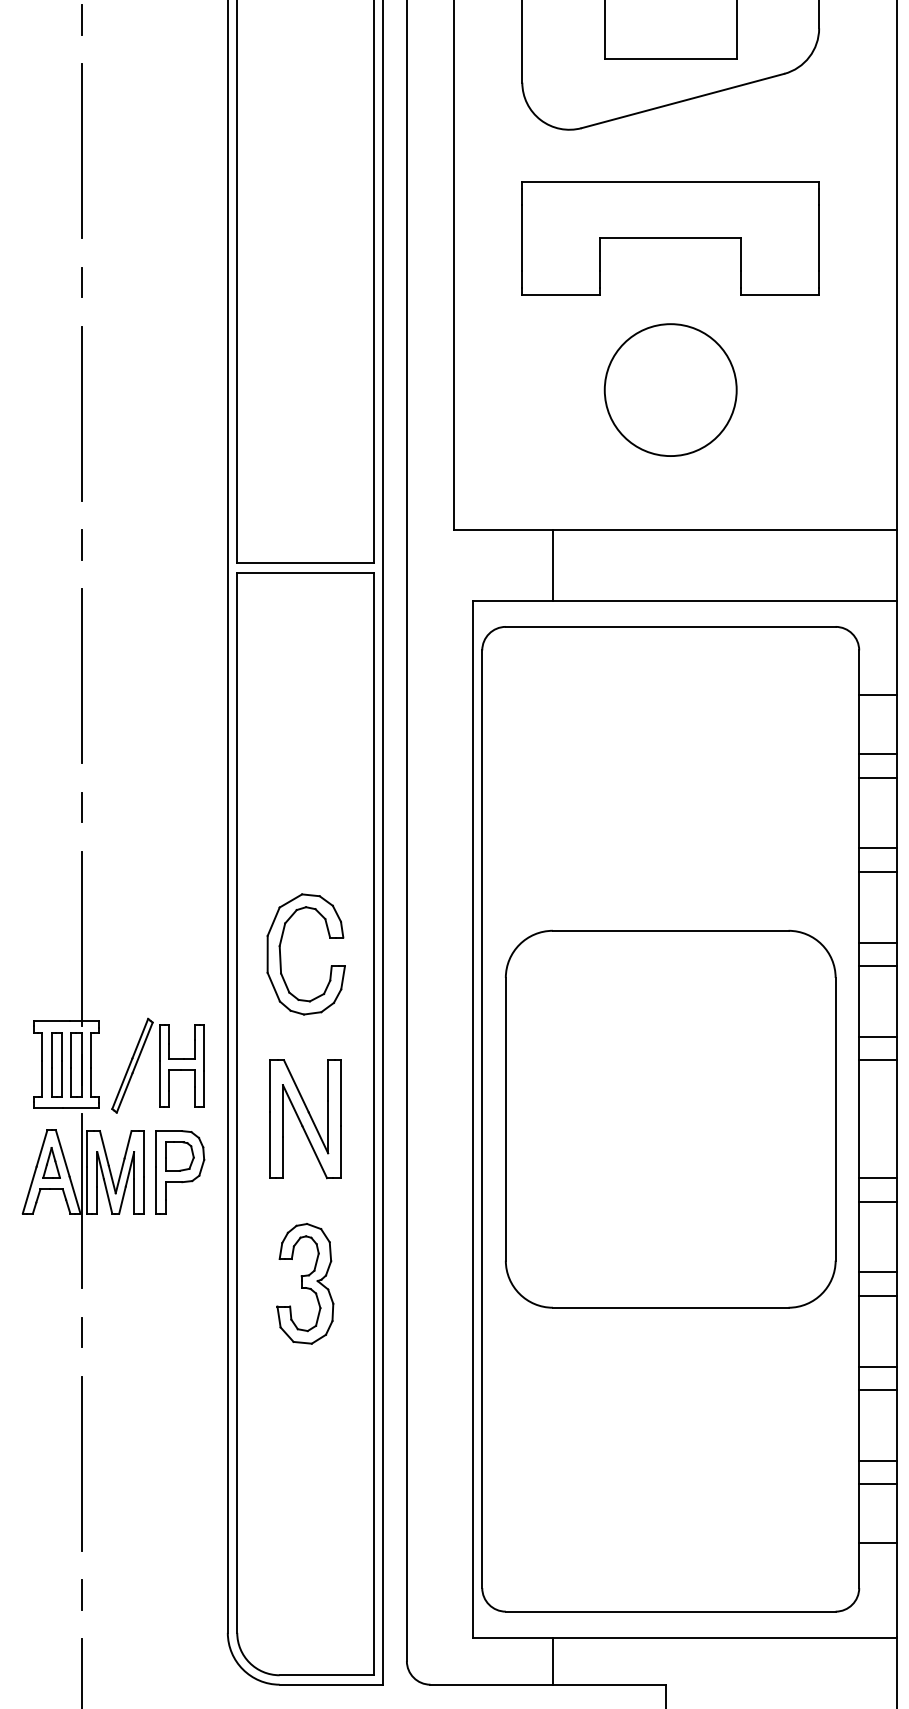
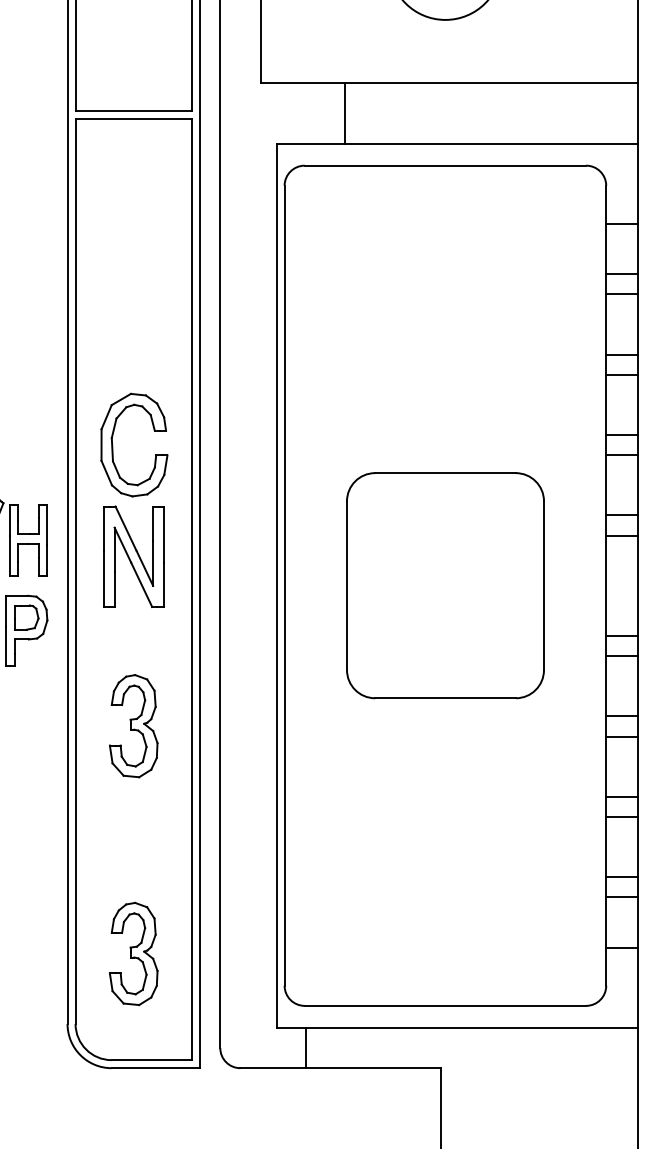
part: (670, 1118) -> (445, 585), size x0.7
part: (305, 1119) -> (133, 556), moved
part: (305, 1550) -> (133, 953), added
line: (552, 1660) -> (305, 1047), moved

